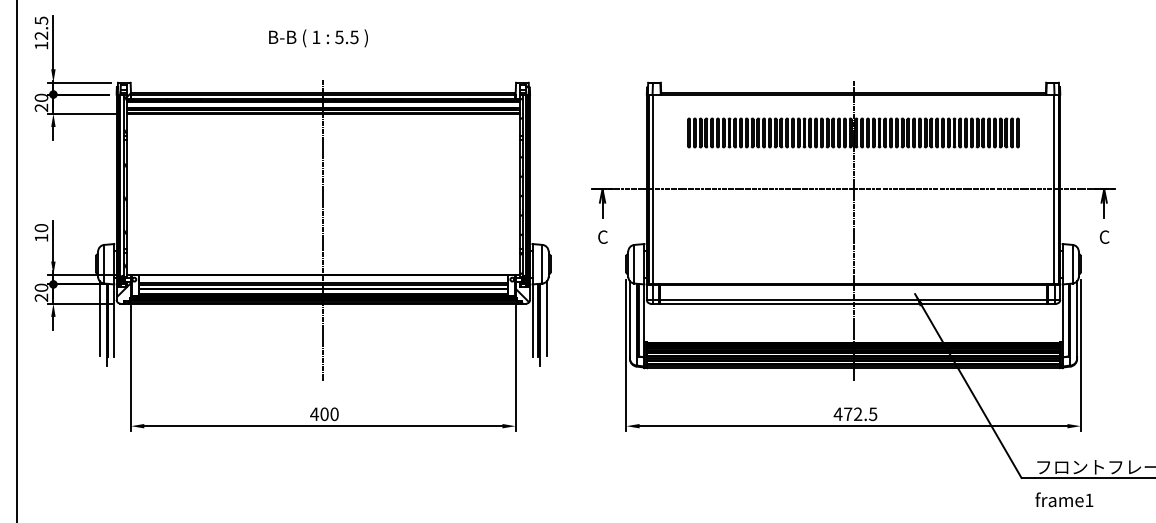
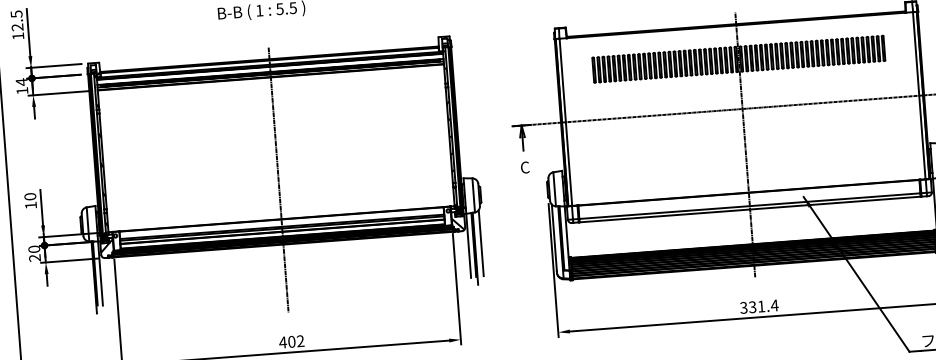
text: (41, 102) -> (22, 86), 20 -> 14
line: (99, 318) -> (87, 272), removed
text: (855, 413) -> (759, 306), 472.5 -> 331.4
text: (334, 414) -> (300, 341), 400 -> 402

